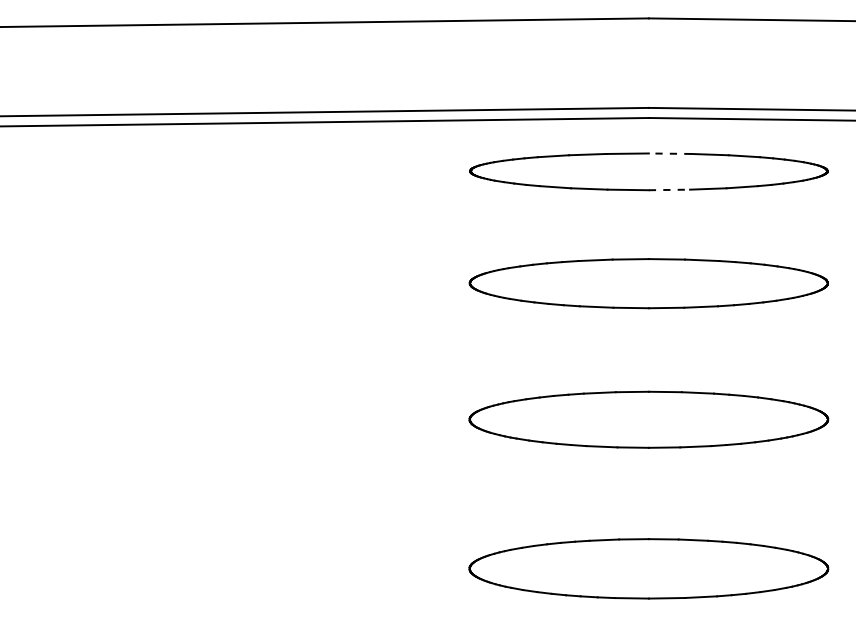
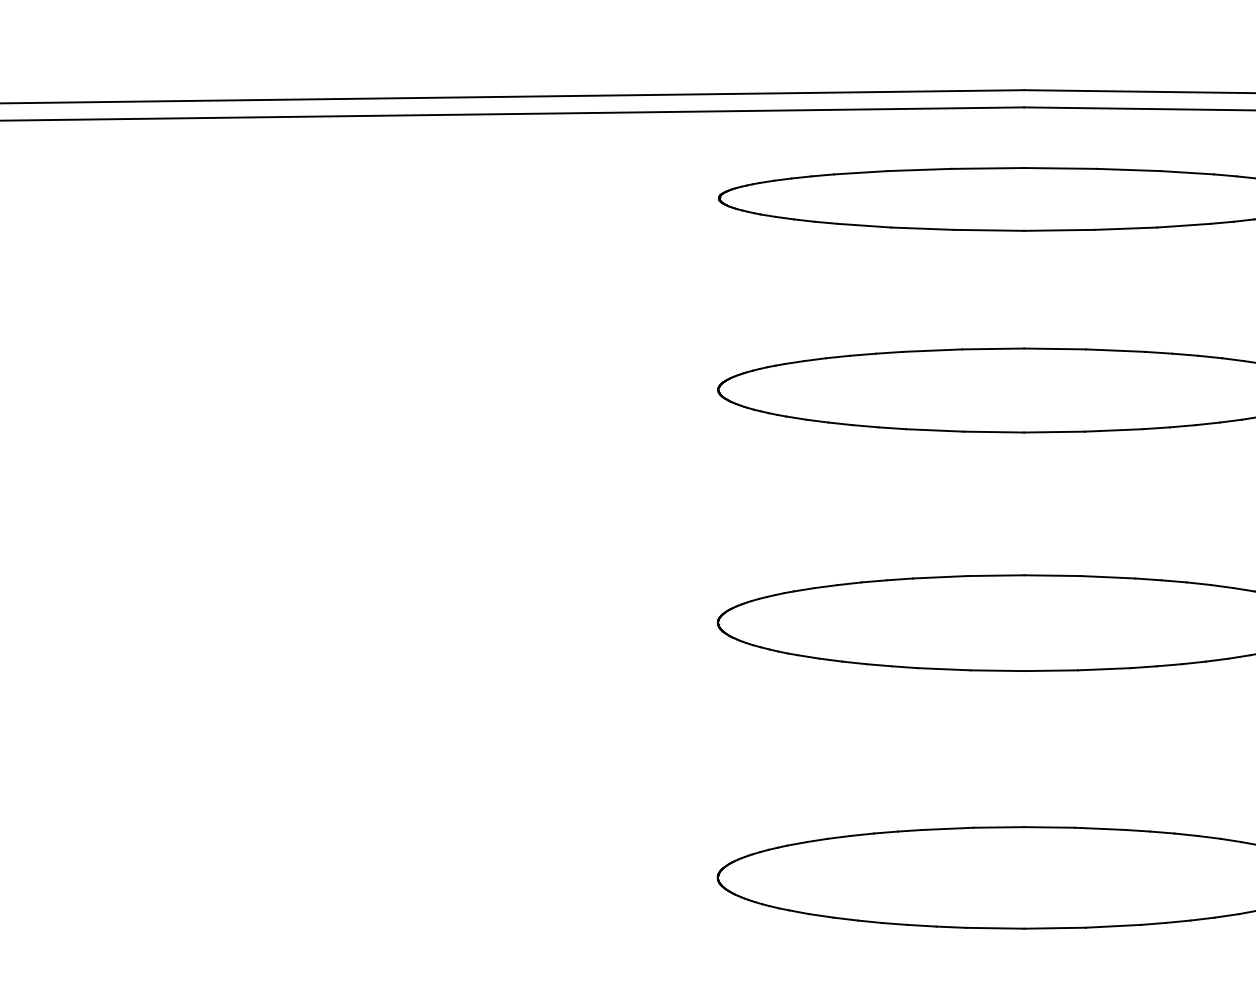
line: (669, 153) -> (1059, 168), dashed -> solid
line: (669, 189) -> (1059, 229), dashed -> solid

